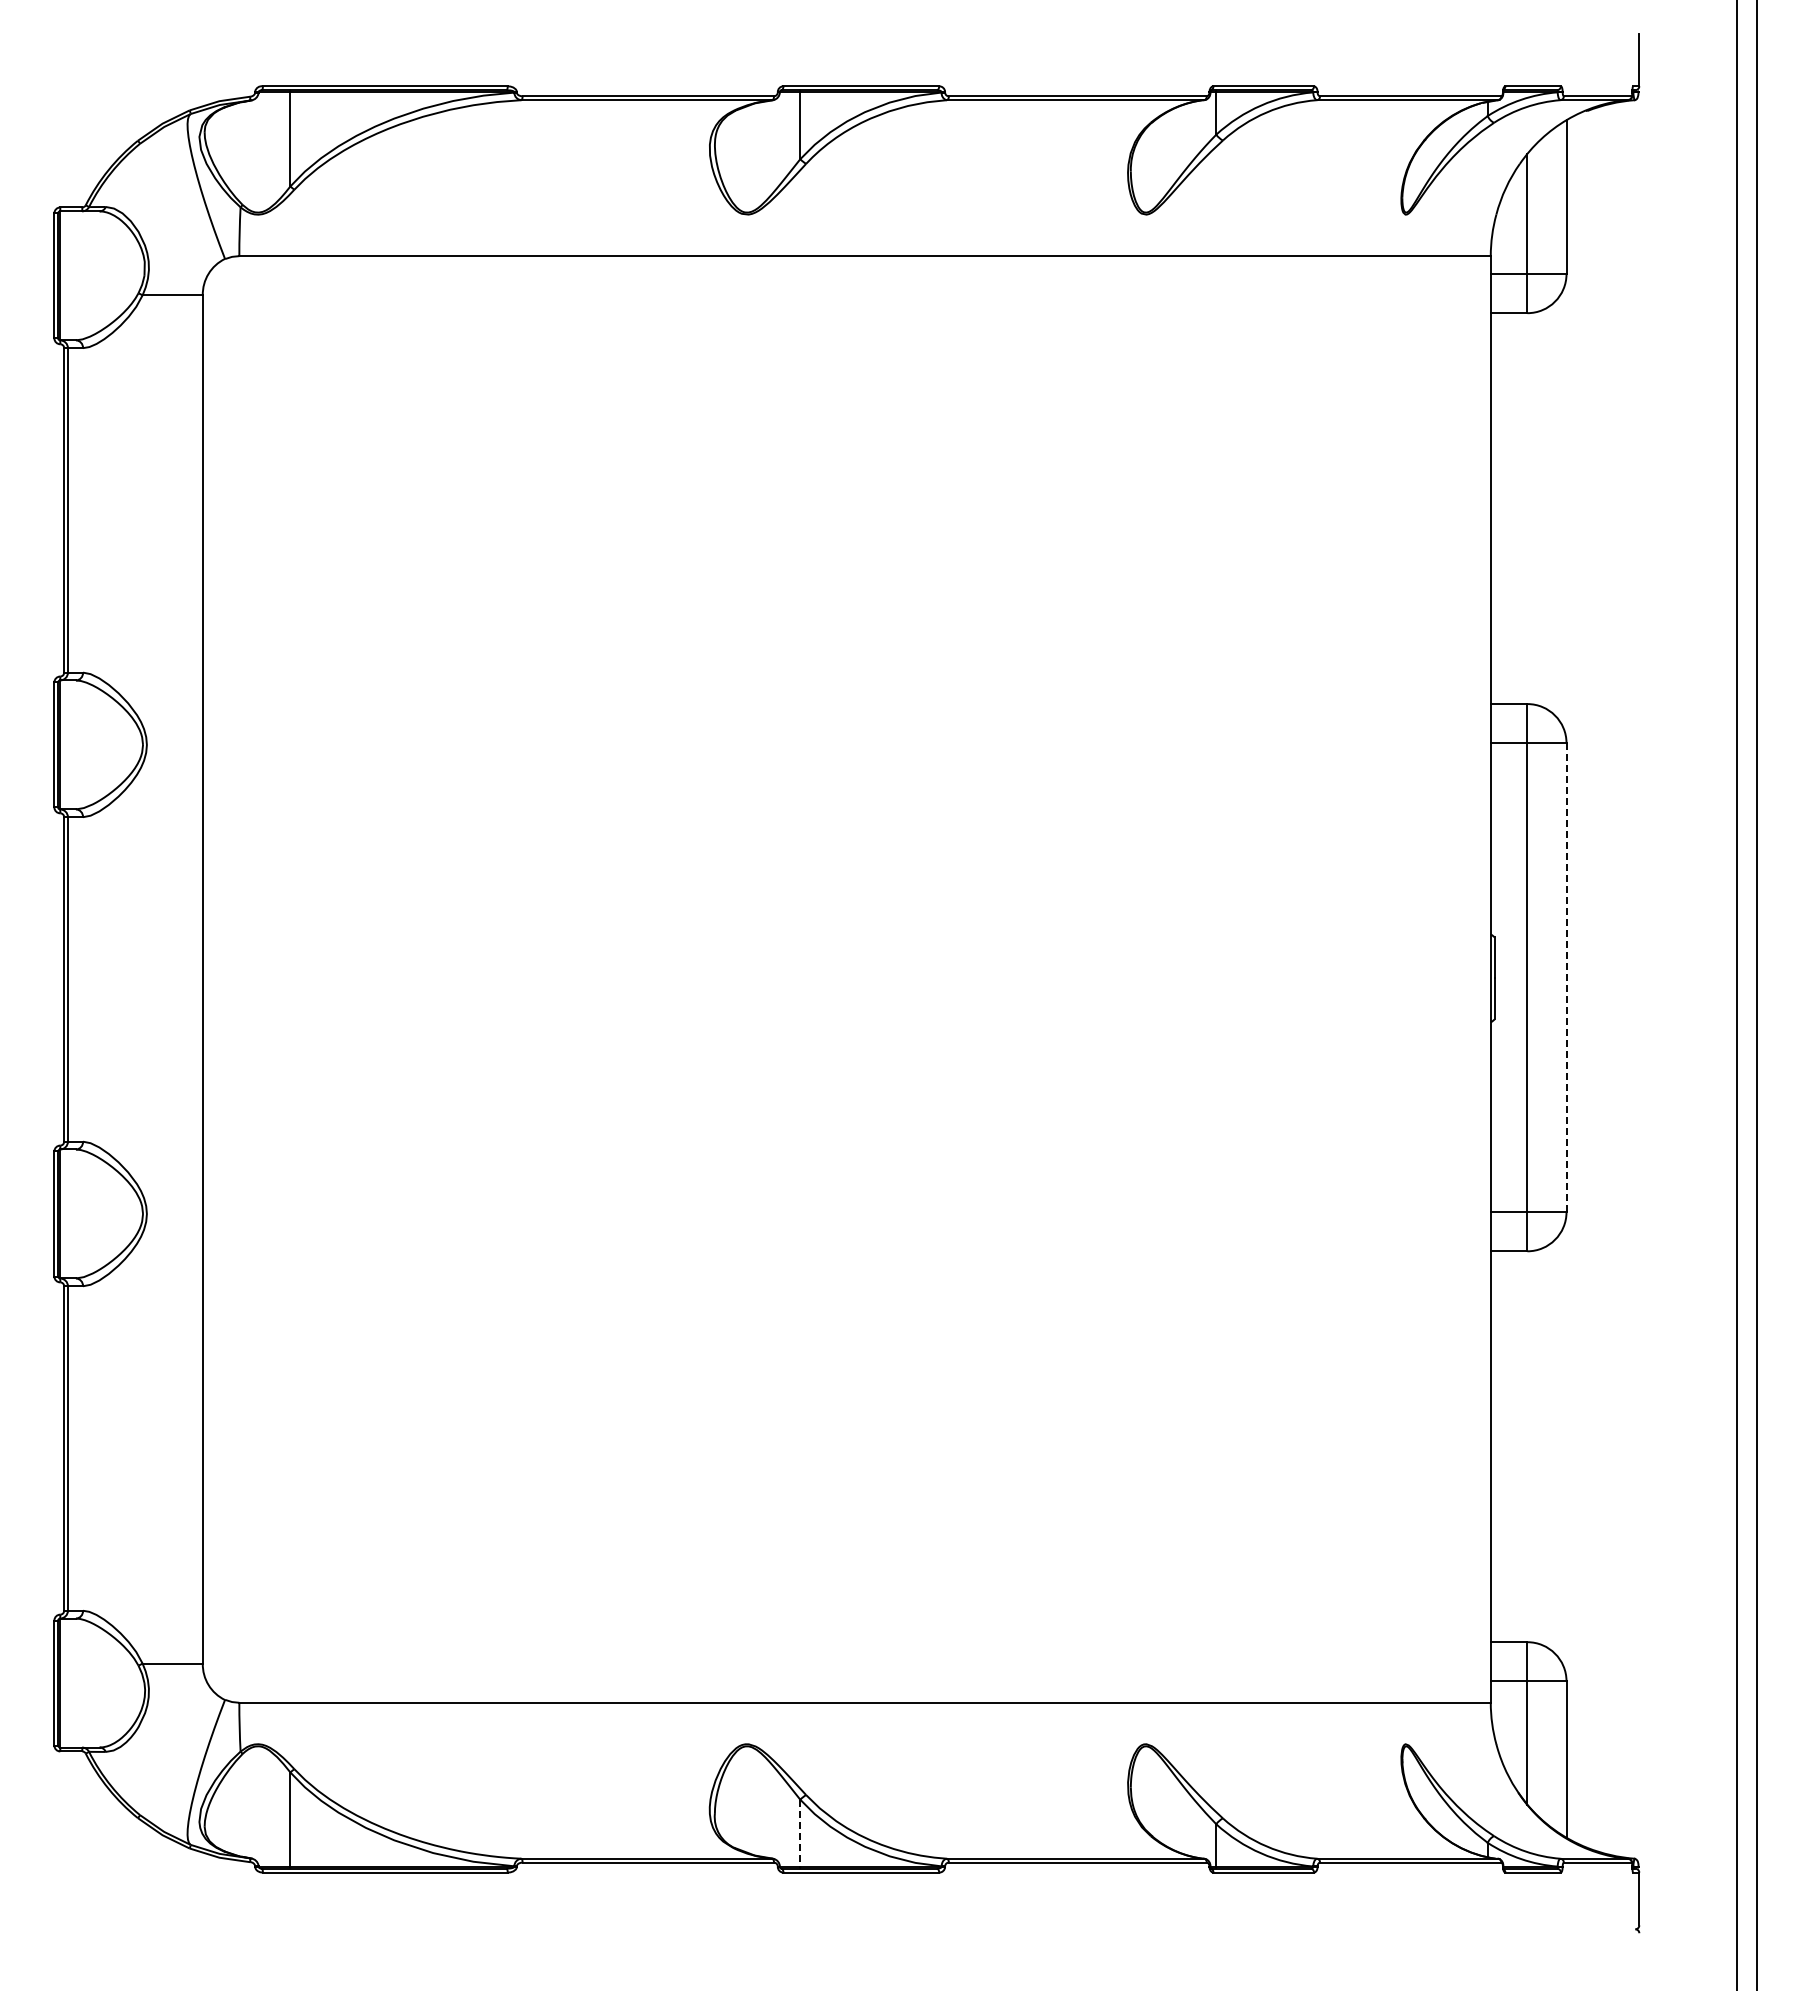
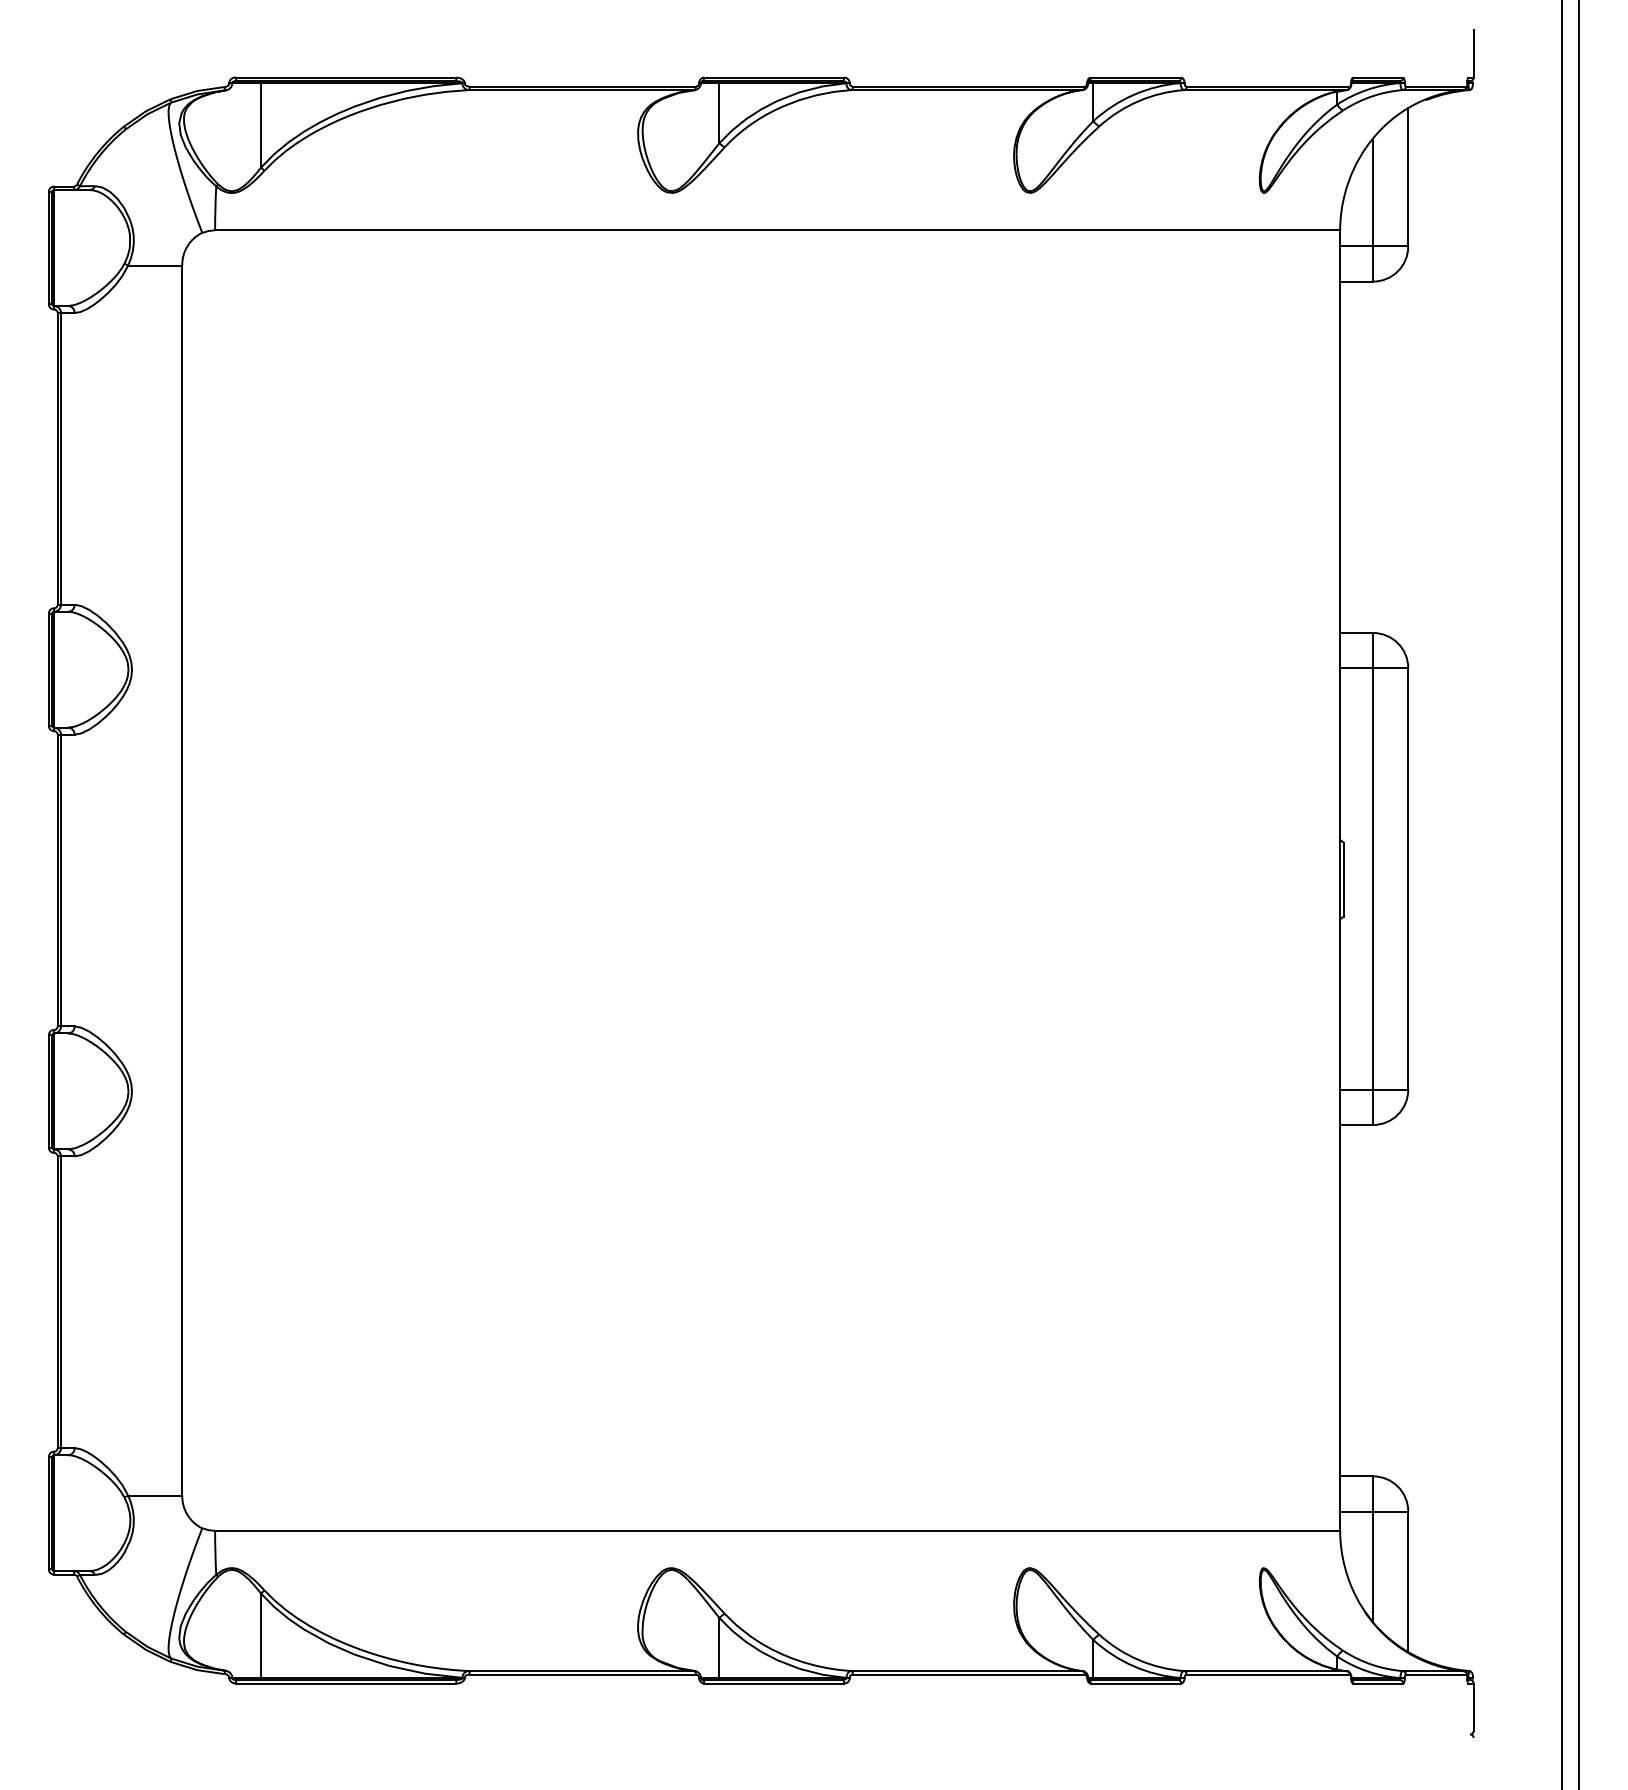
line: (1566, 977) -> (1408, 878), dashed -> solid
line: (800, 1833) -> (719, 1648), dashed -> solid

